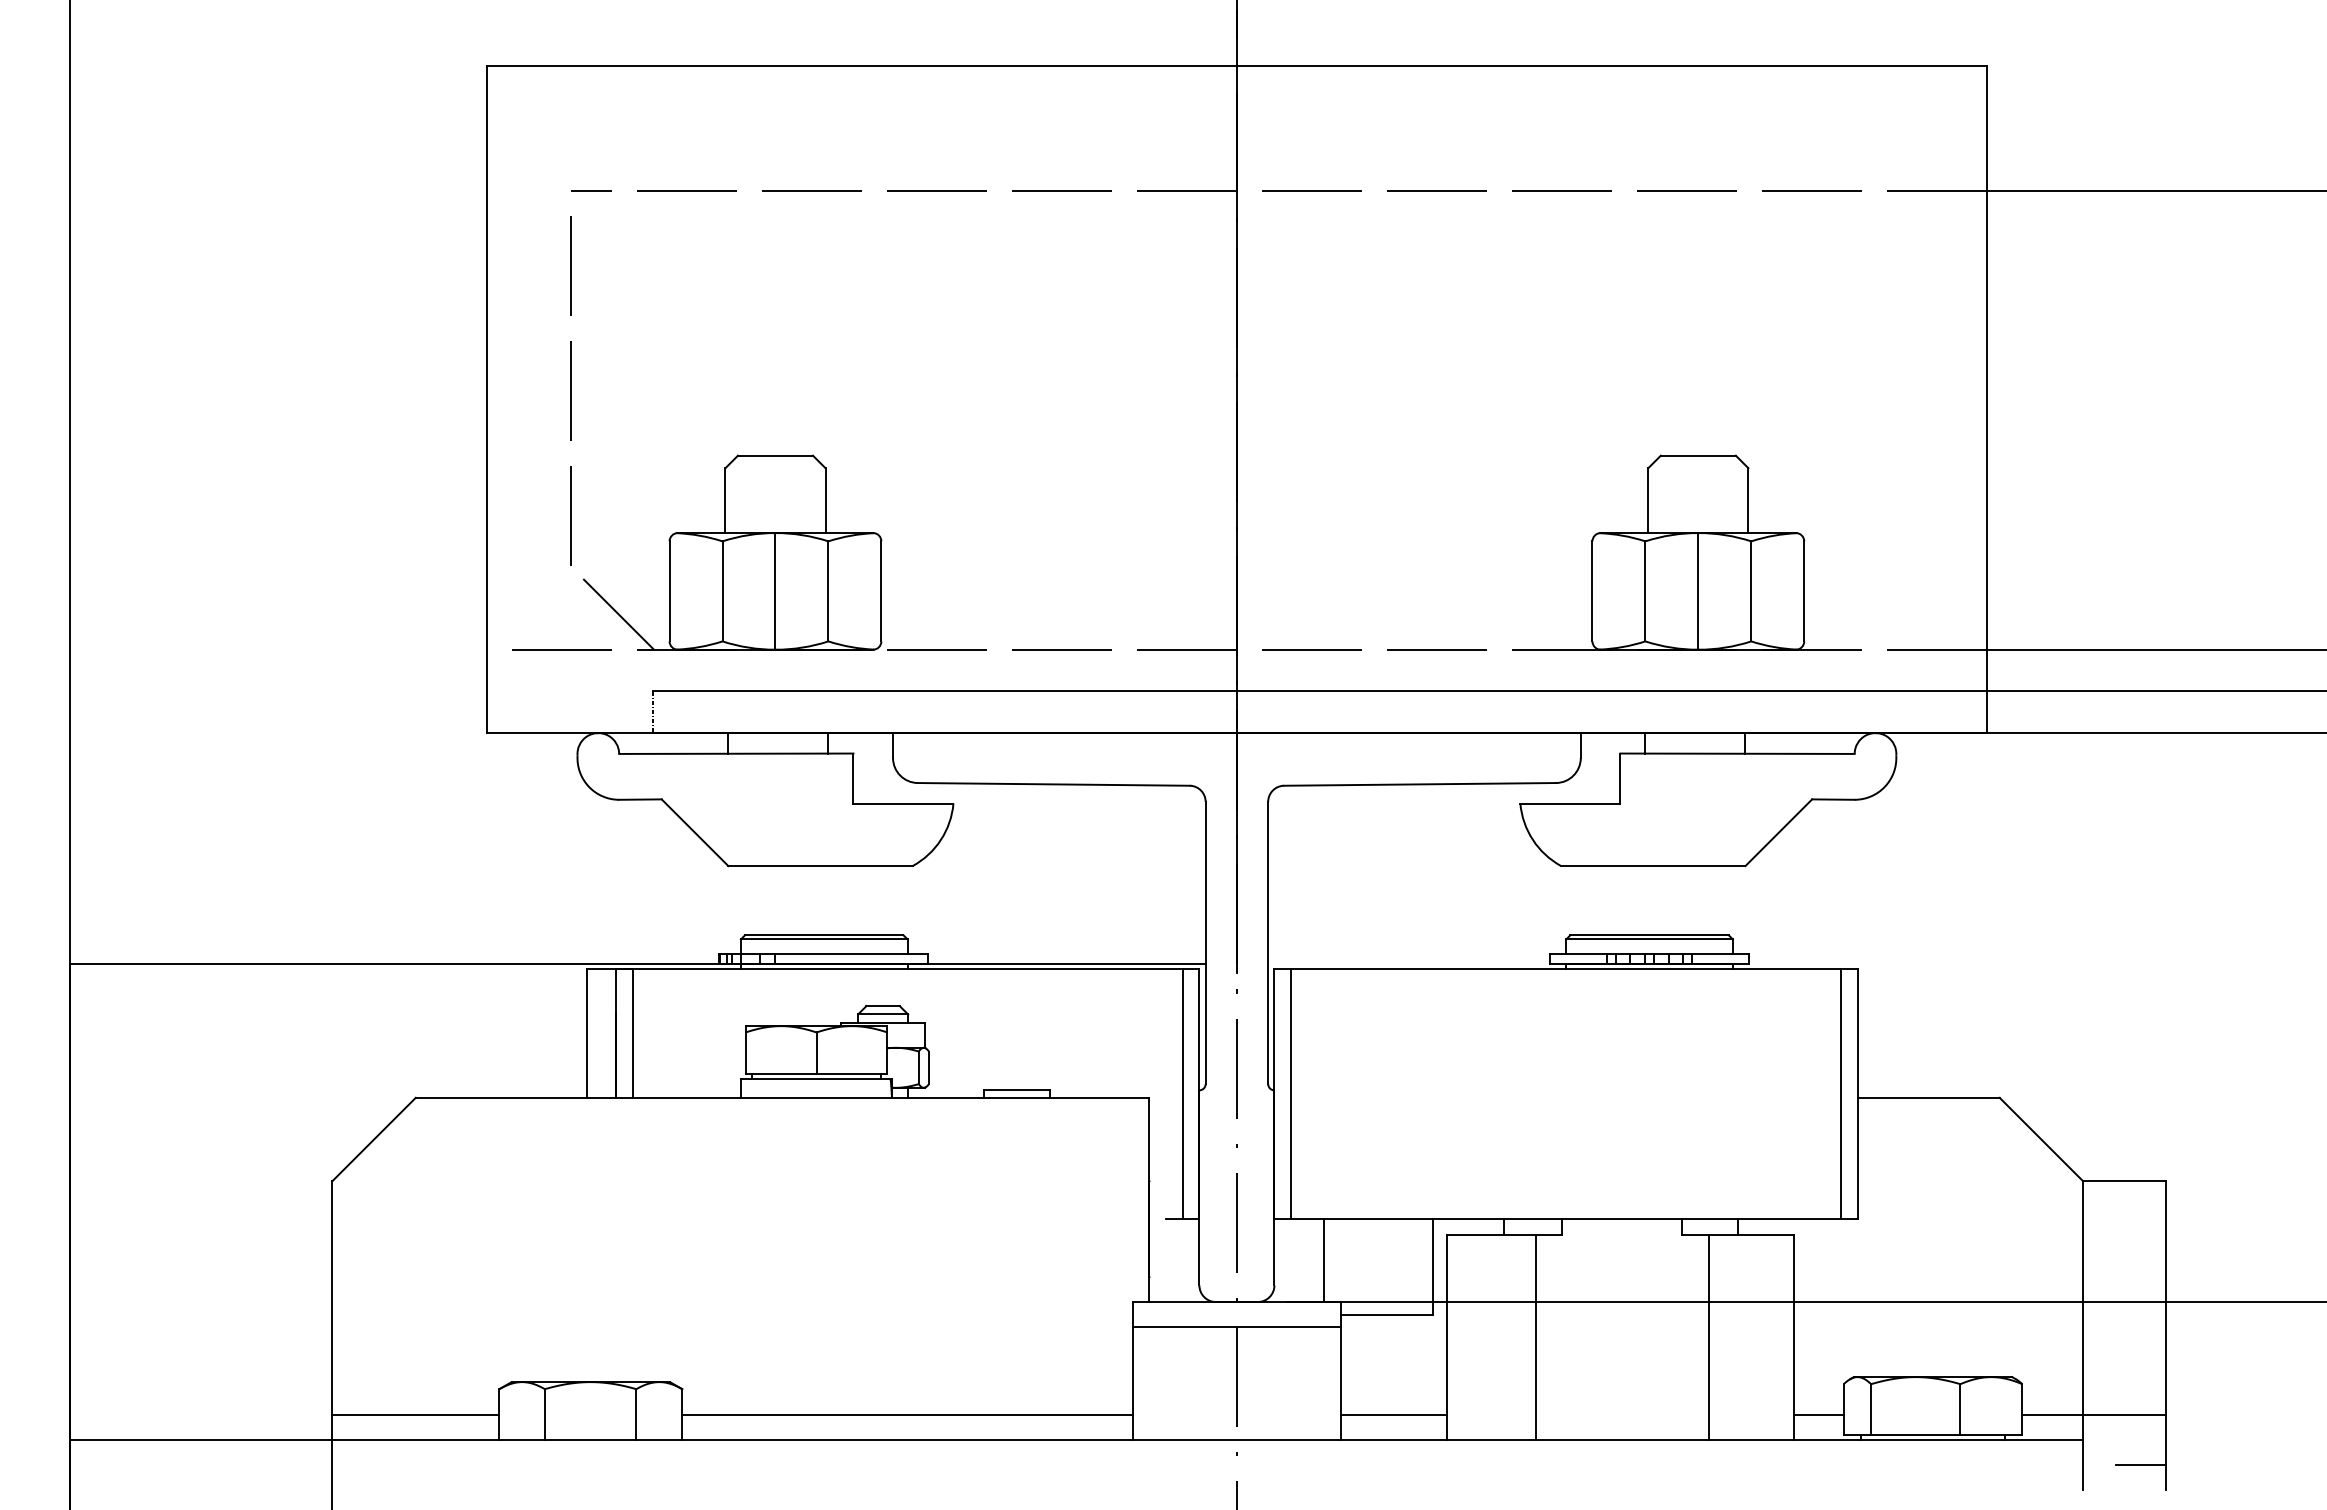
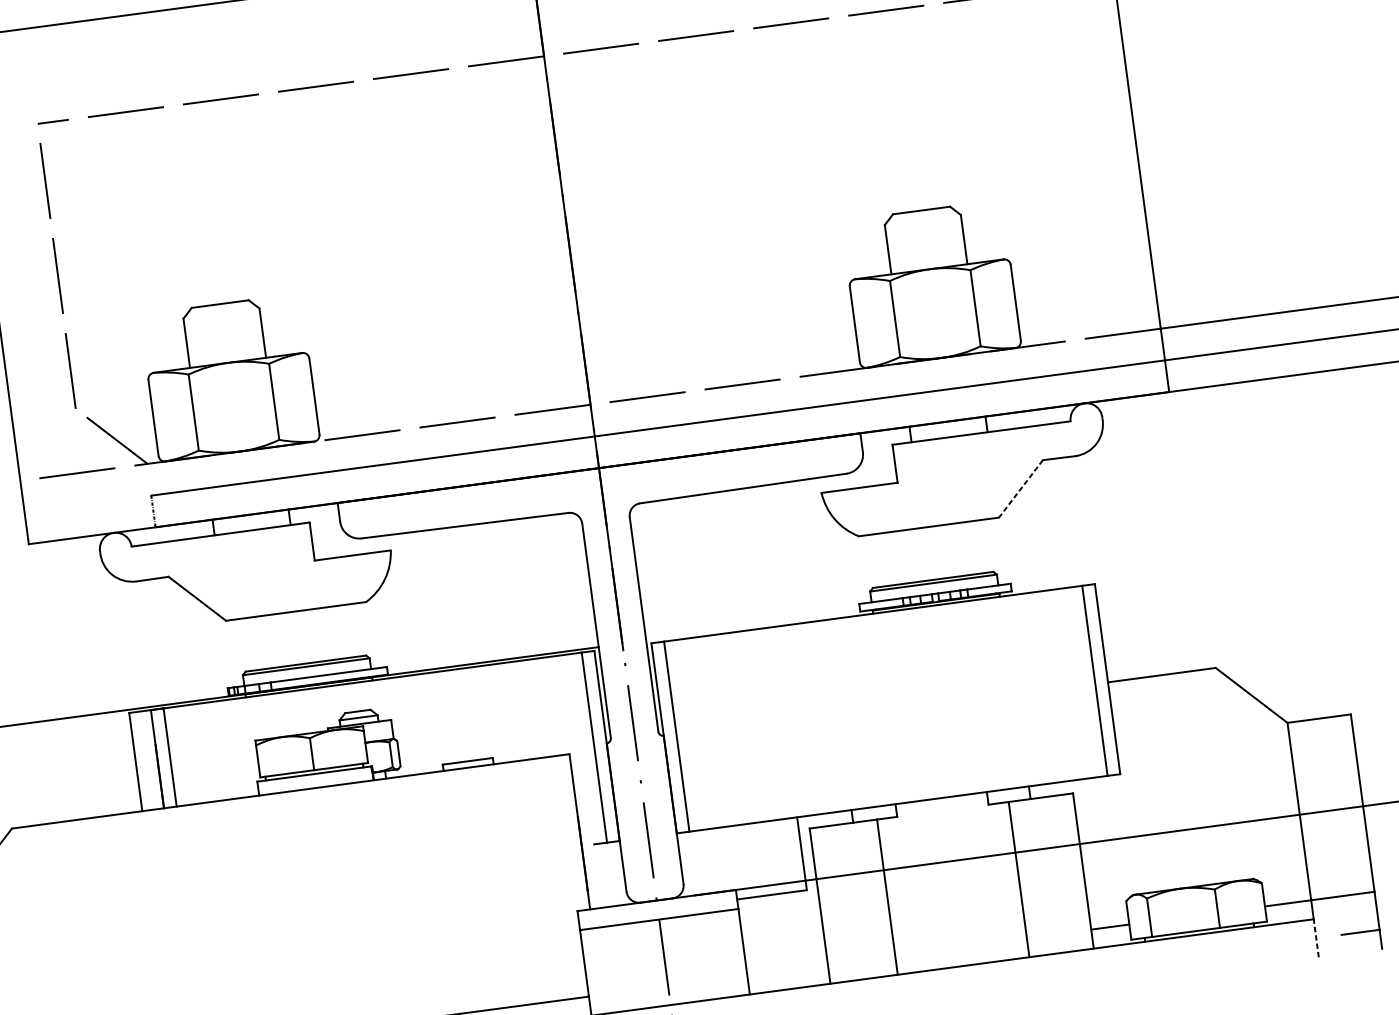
line: (775, 591) -> (234, 407), removed
line: (1698, 591) -> (935, 313), removed
line: (1778, 833) -> (1020, 489), solid -> dashed
line: (1324, 1260) -> (719, 860), removed
line: (1394, 1414) -> (787, 969), removed
line: (2083, 1464) -> (1316, 938), solid -> dashed

